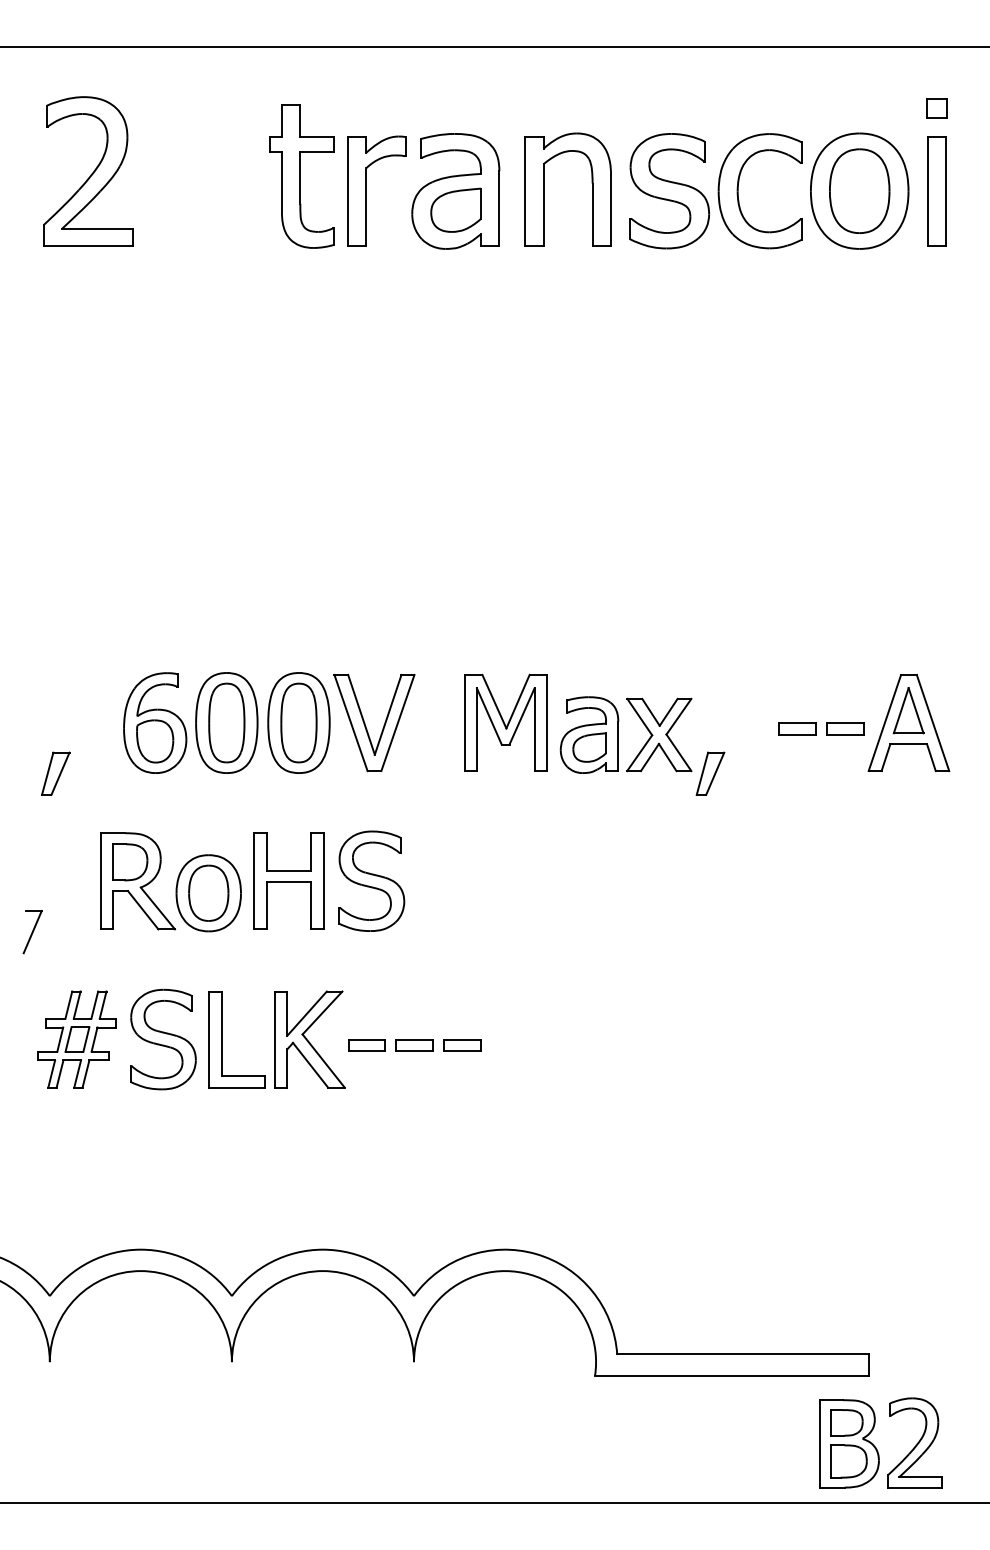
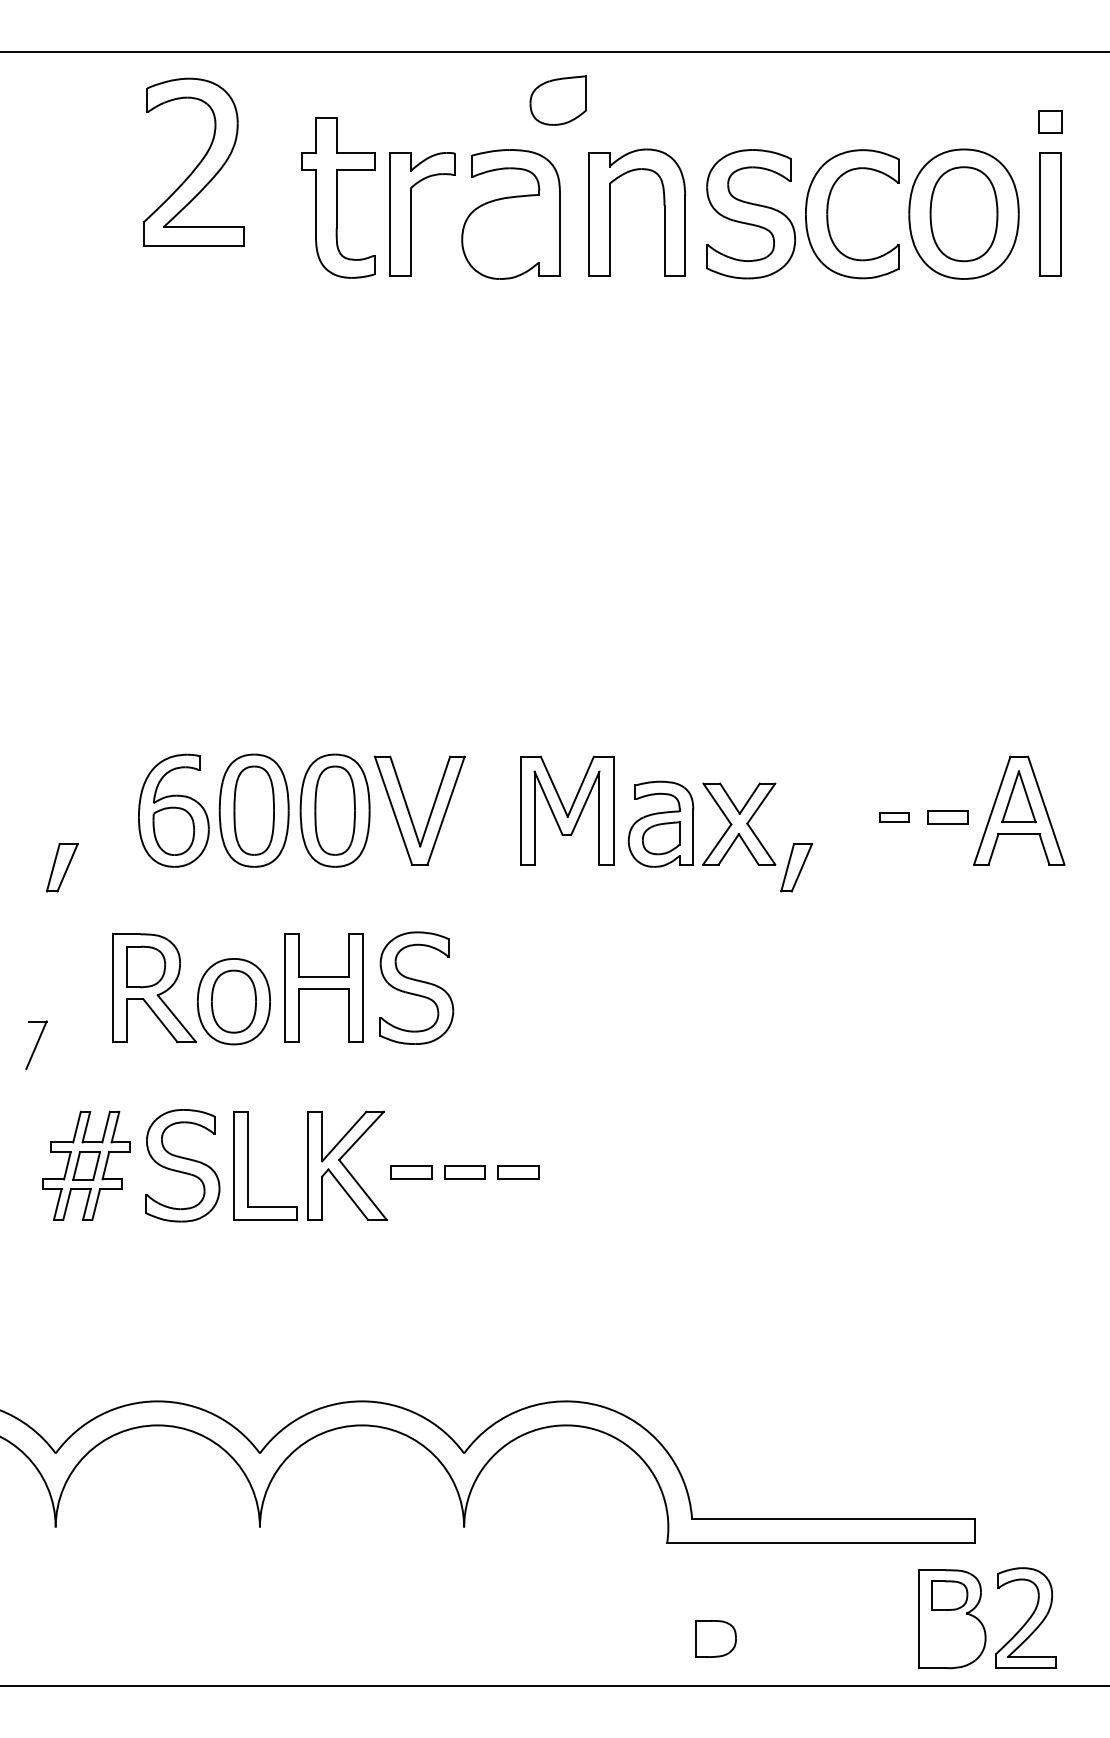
part: (87, 170) -> (193, 161), moved
part: (455, 210) -> (557, 100), moved
part: (797, 729) -> (894, 817), size x0.7
part: (848, 1461) -> (715, 1638), moved

